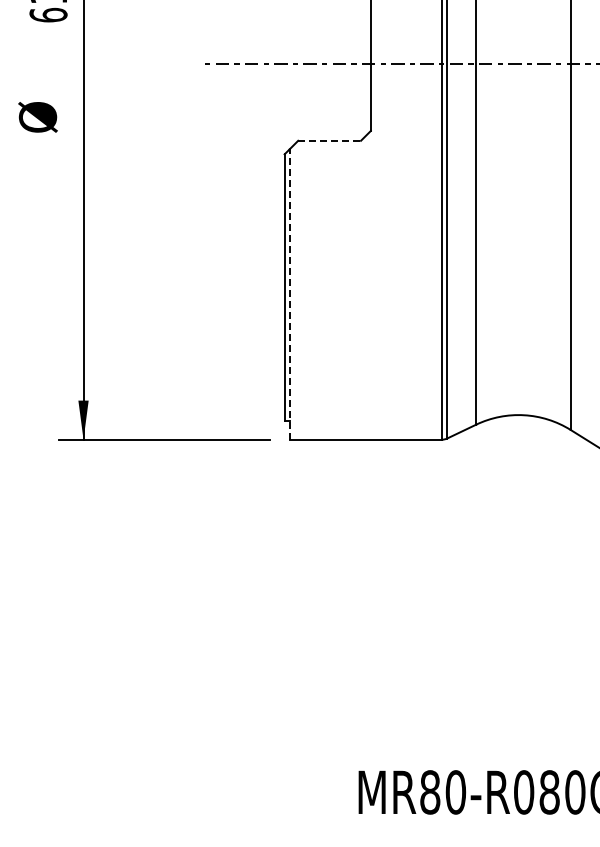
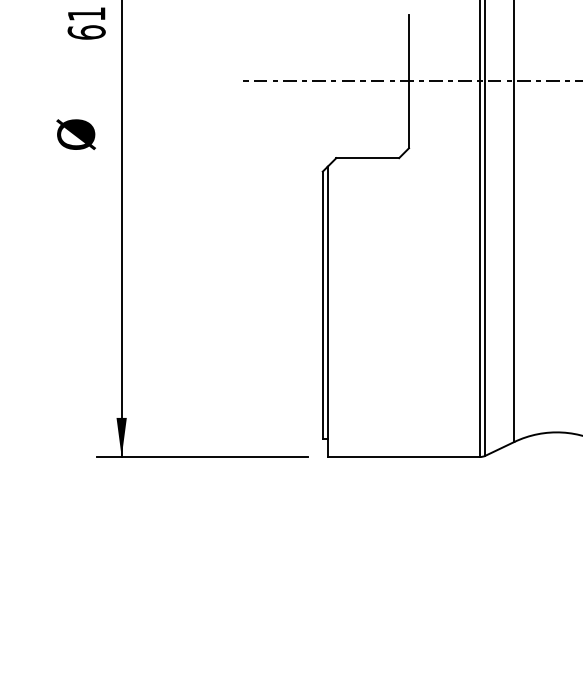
line: (330, 140) -> (368, 157), dashed -> solid
line: (289, 294) -> (327, 311), dashed -> solid

